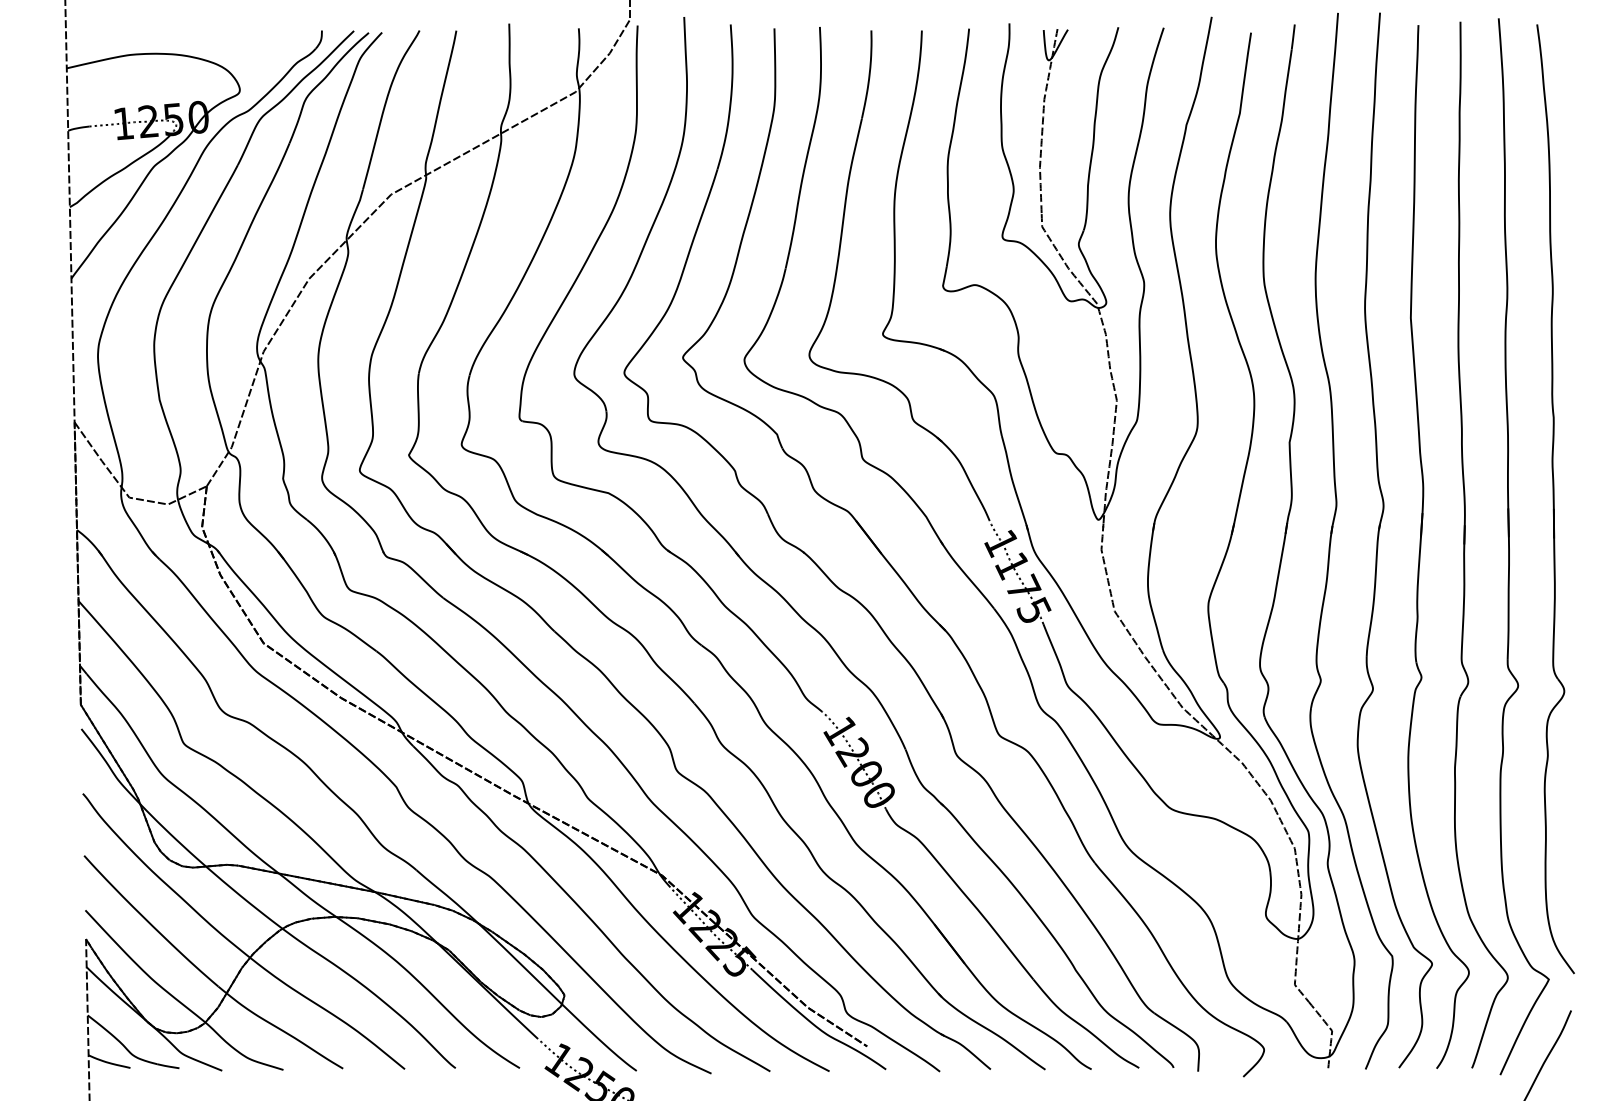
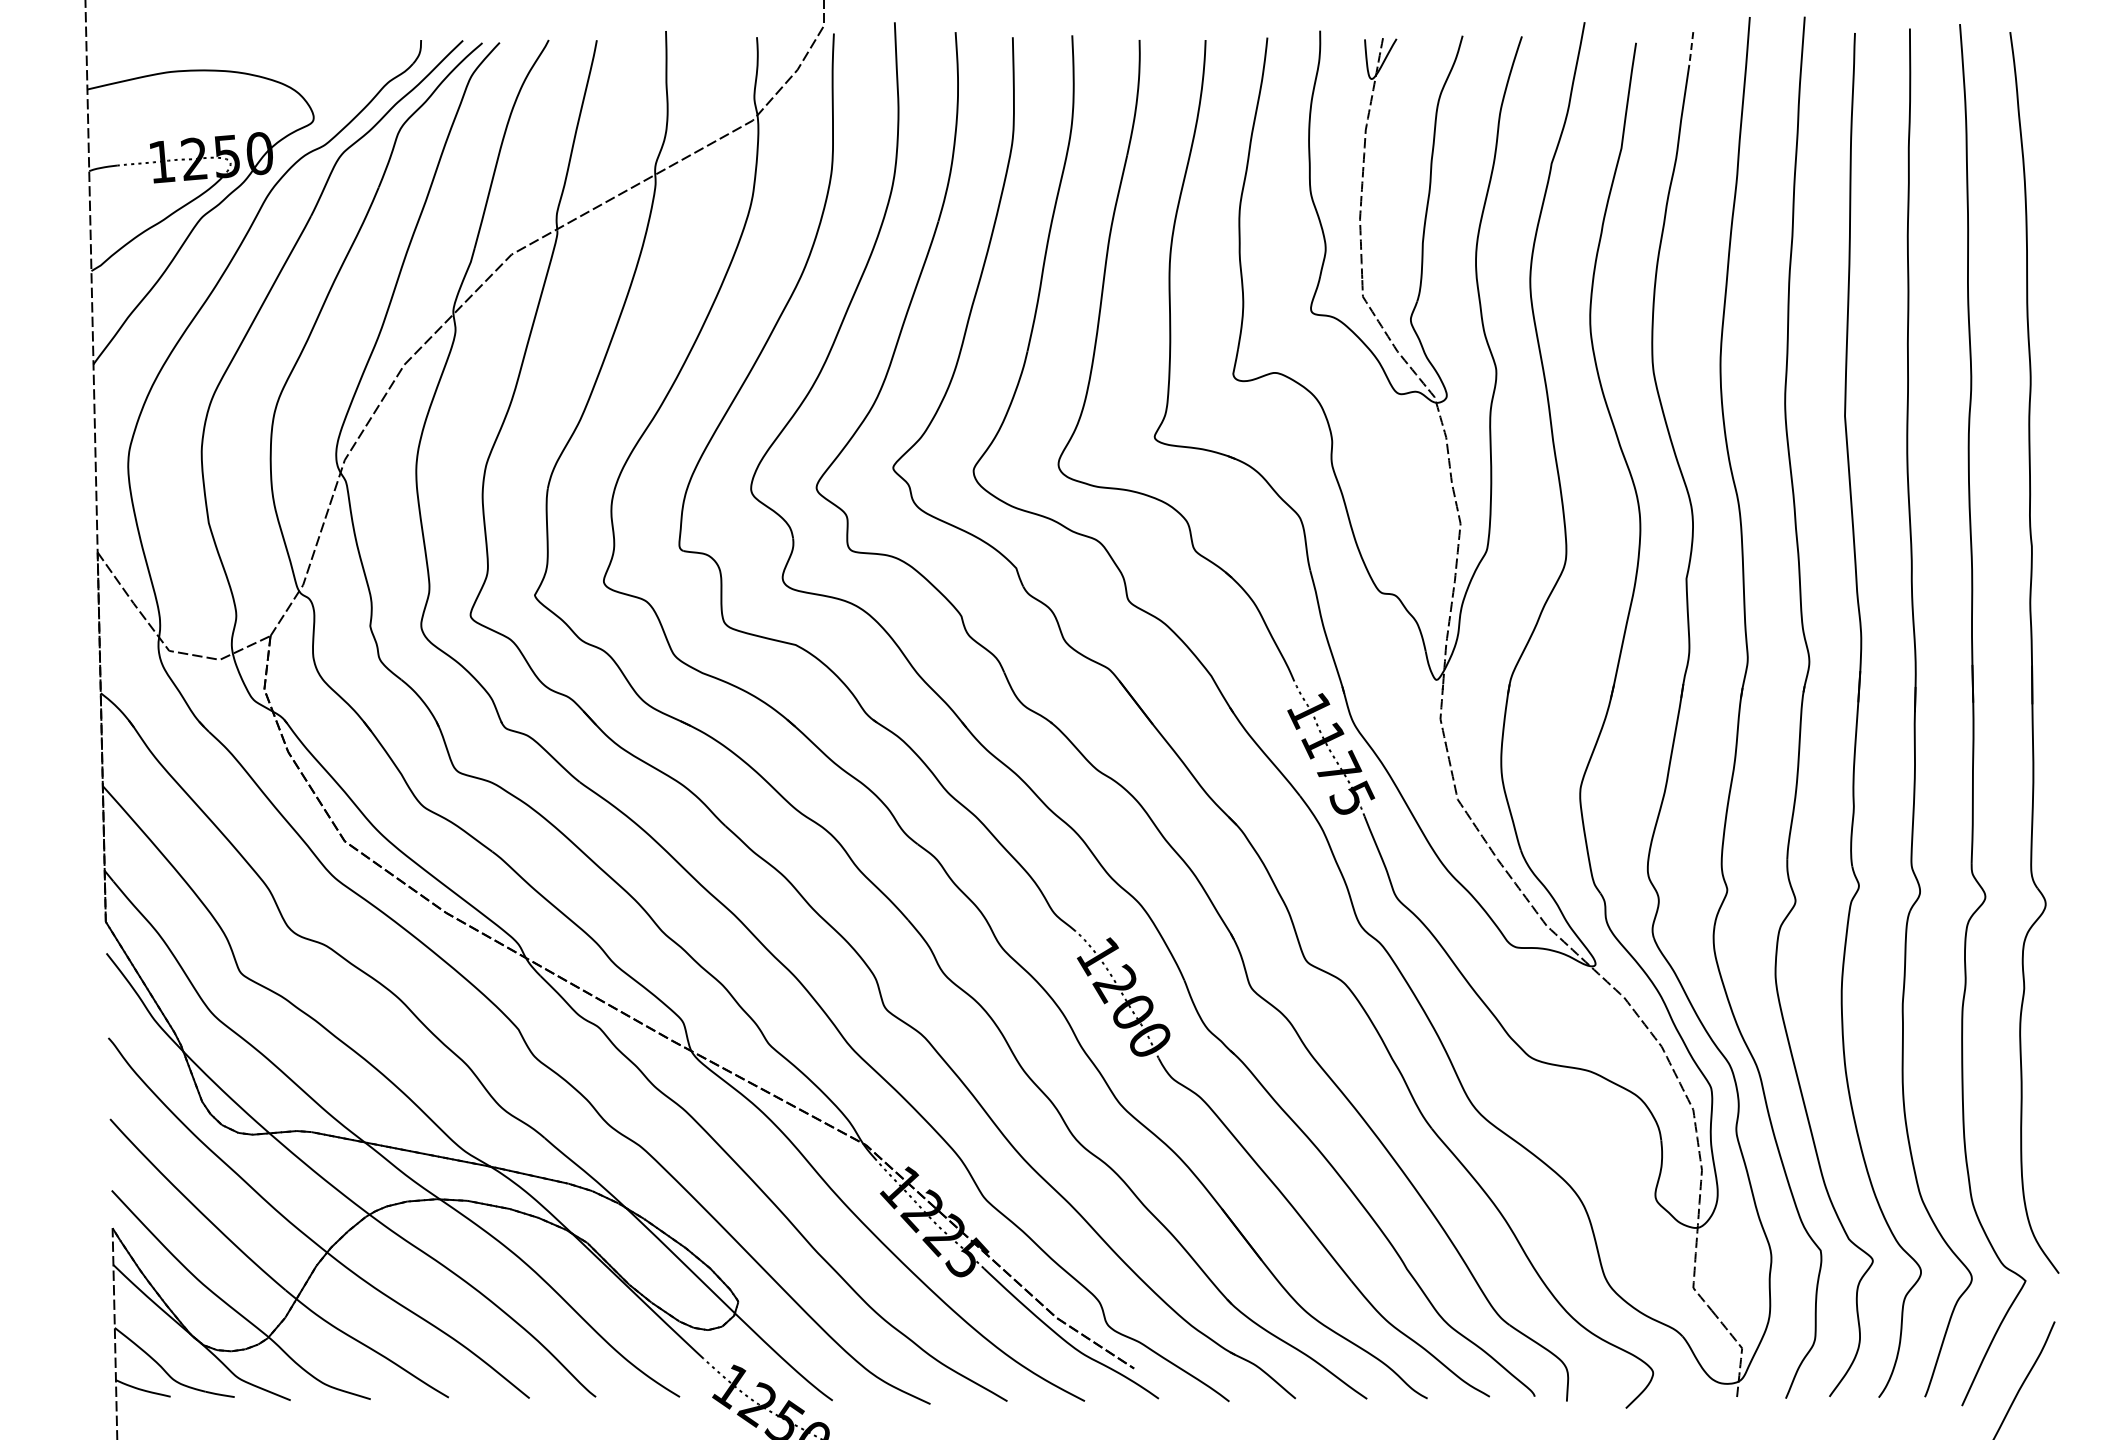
line: (1293, 37) -> (1691, 49), solid -> dashed

